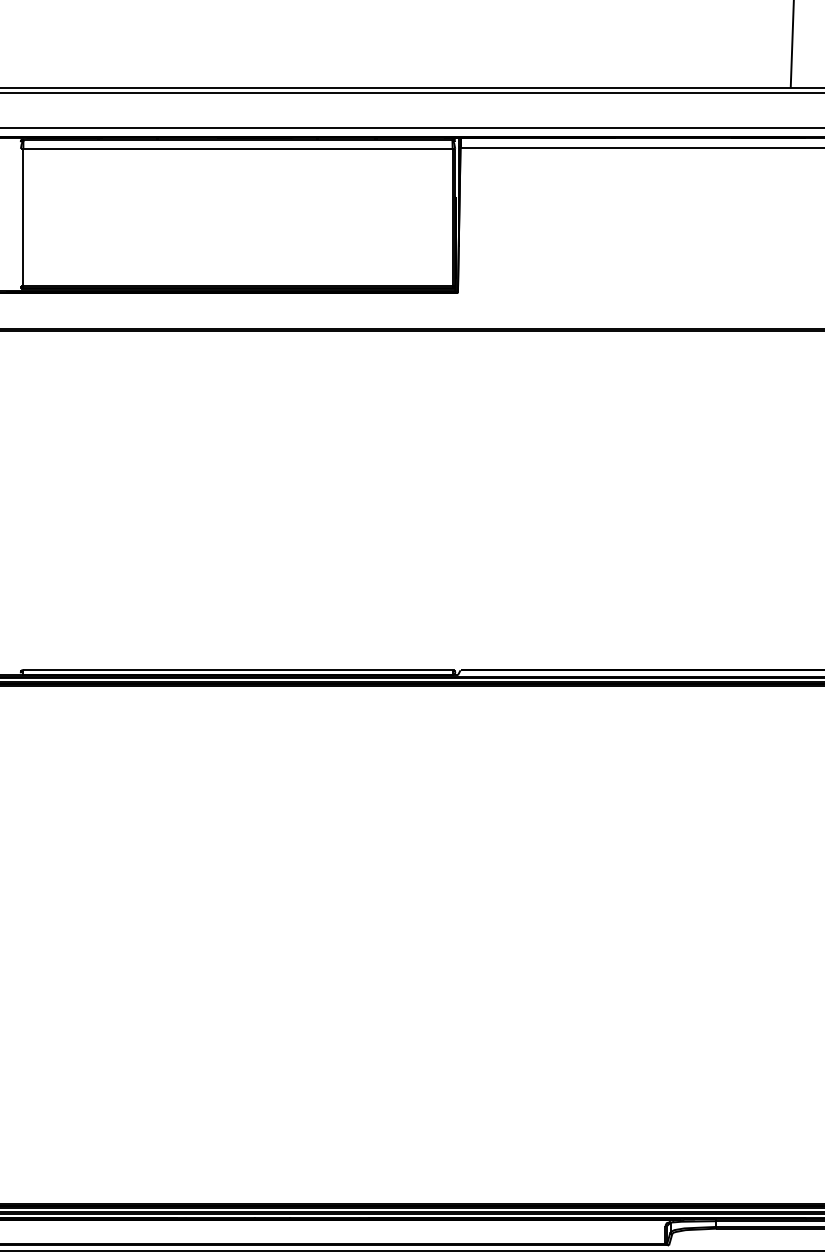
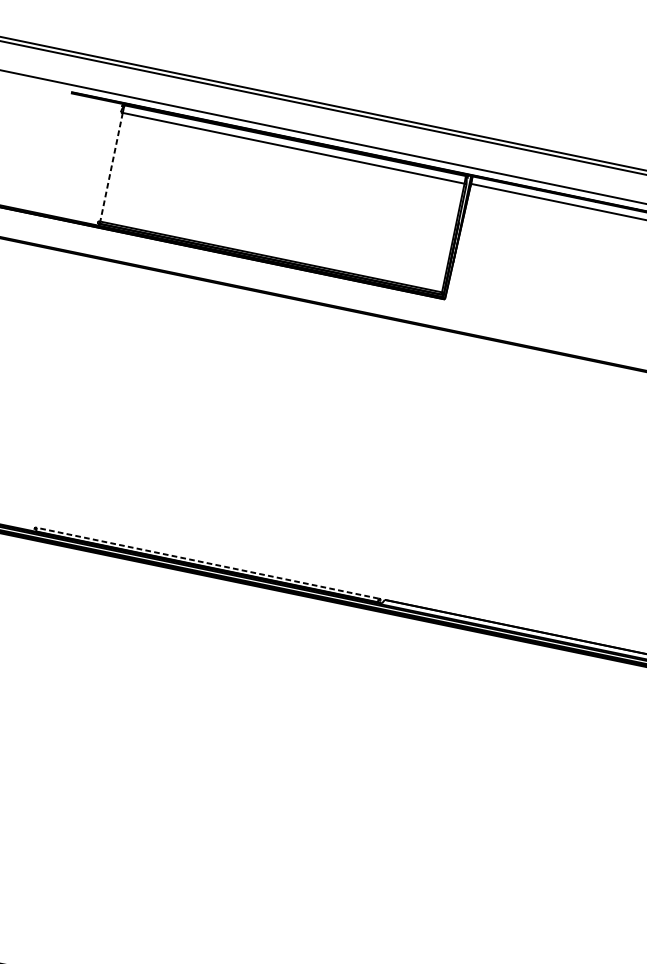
line: (23, 217) -> (111, 167), solid -> dashed
line: (238, 670) -> (208, 563), solid -> dashed

